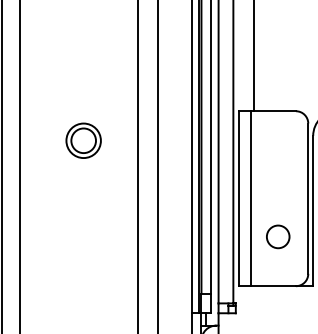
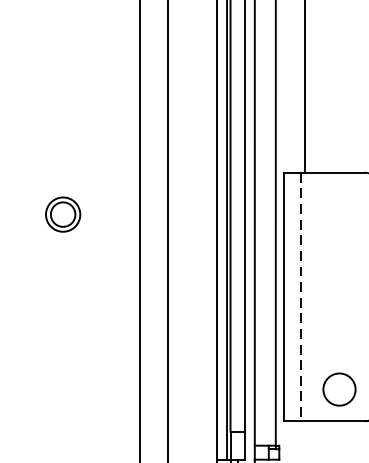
part: (83, 140) -> (62, 214), size x0.7
line: (250, 199) -> (300, 298), solid -> dashed
circle: (278, 236) -> (339, 389), moved

